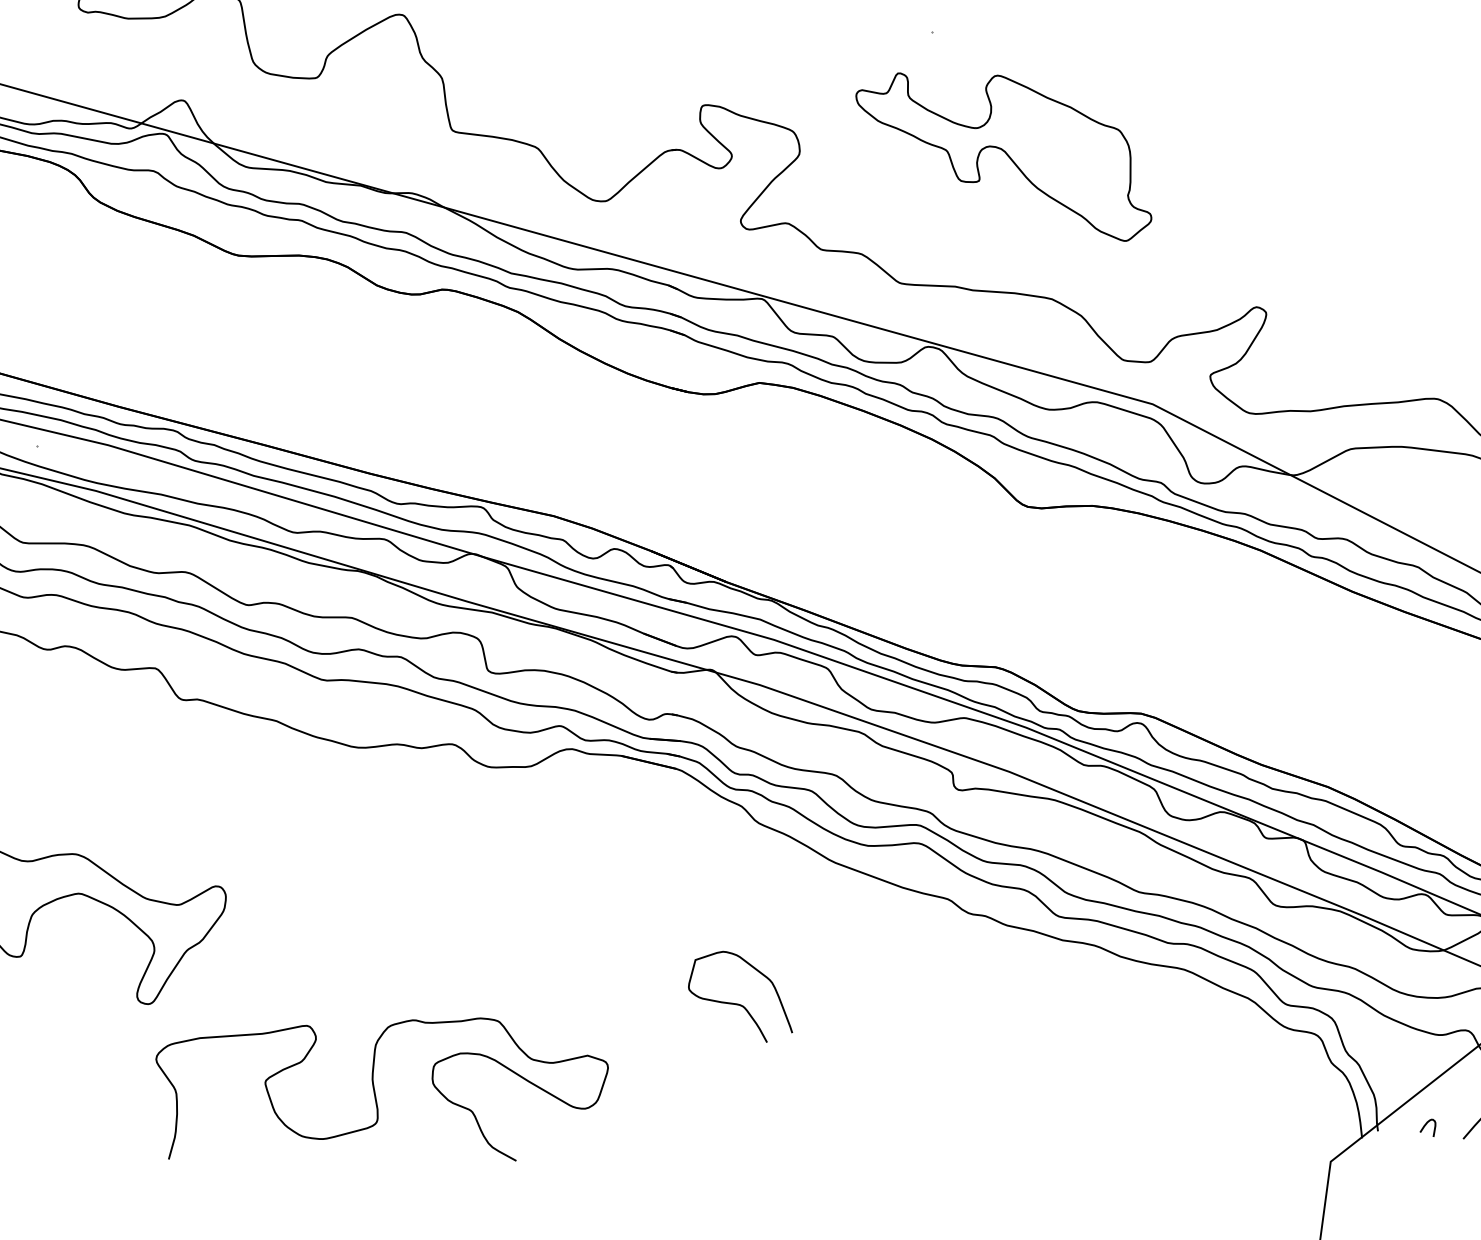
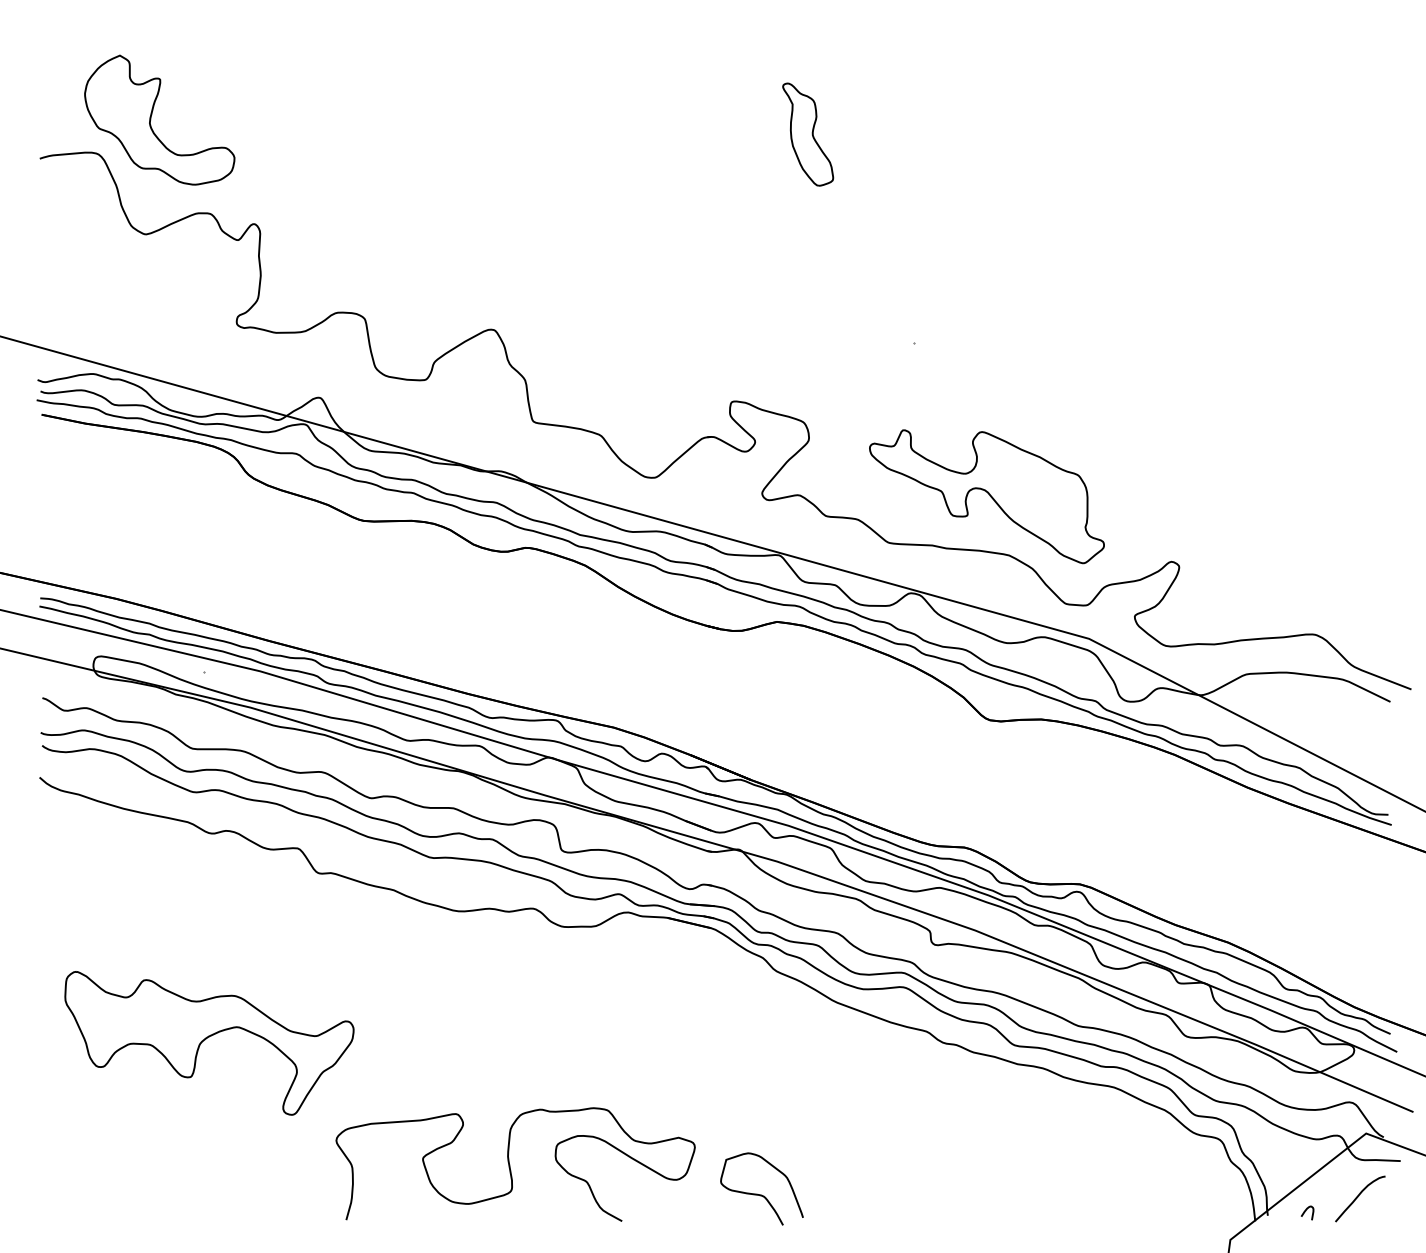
part: (1003, 156) -> (986, 496), moved
curve: (739, 1003) -> (761, 1194), moved
curve: (375, 1089) -> (510, 1164), moved

